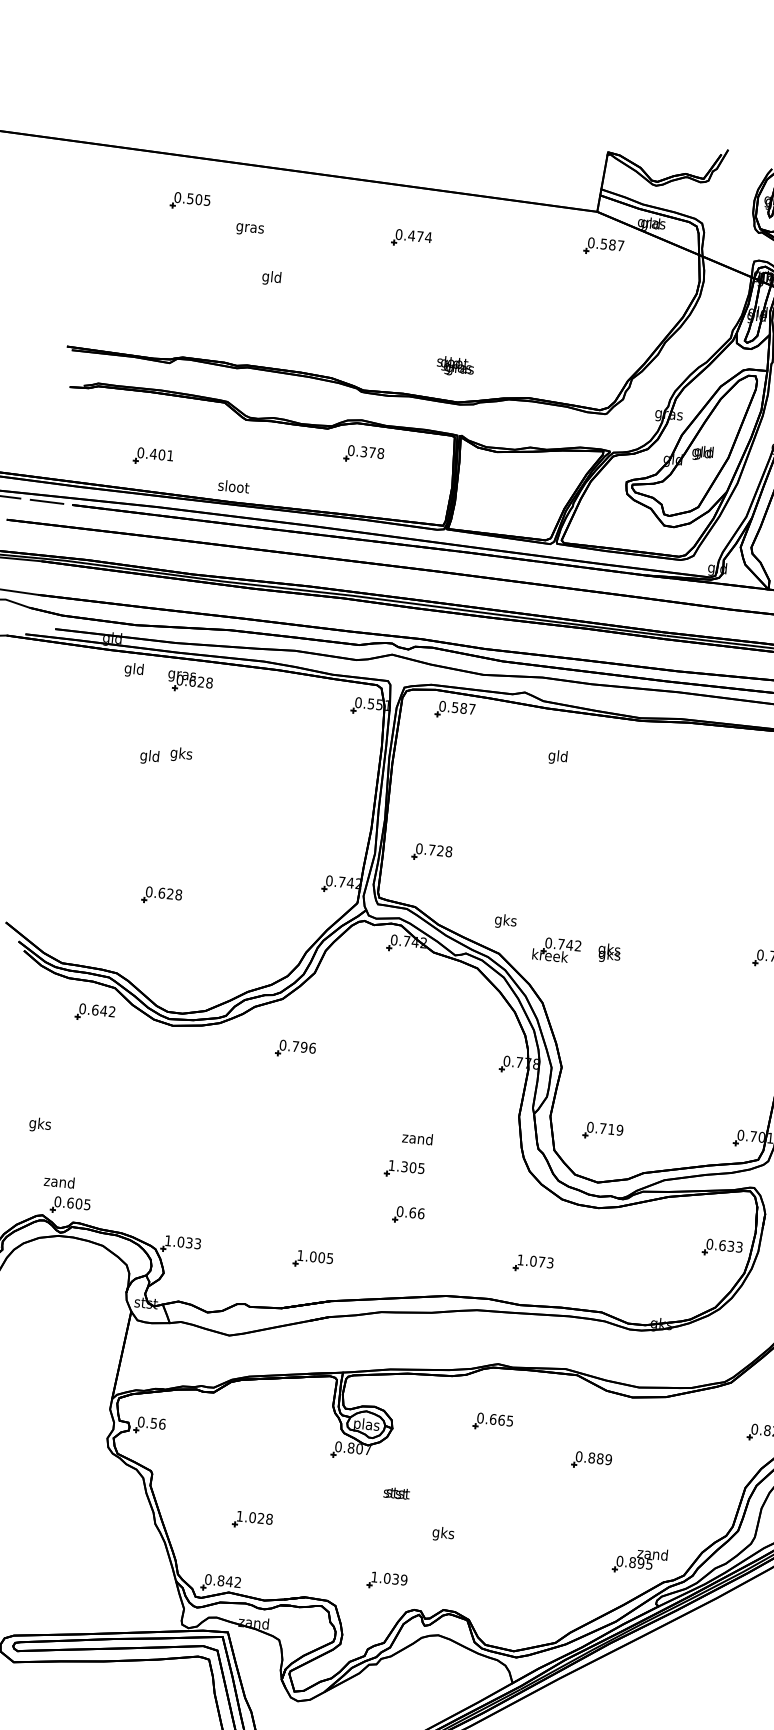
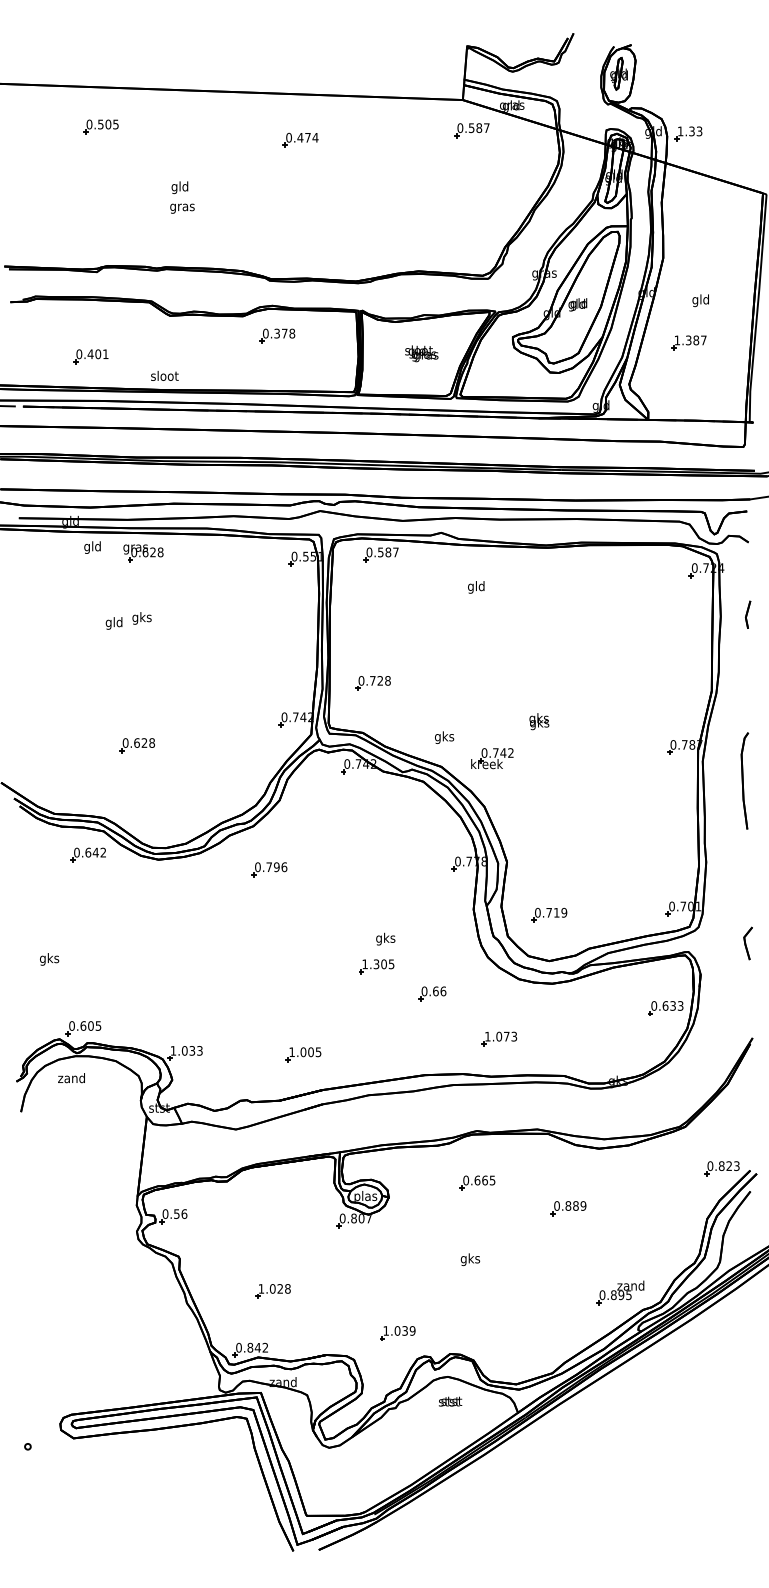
text: (250, 229) -> (182, 208), moved
text: (455, 366) -> (421, 353), moved
text: (609, 953) -> (539, 721), moved
text: (417, 1139) -> (385, 938), zand -> gks
text: (59, 1182) -> (71, 1078), moved
part: (408, 1214) -> (432, 993), moved
text: (396, 1493) -> (450, 1401), moved
text: (443, 1533) -> (470, 1259), moved

